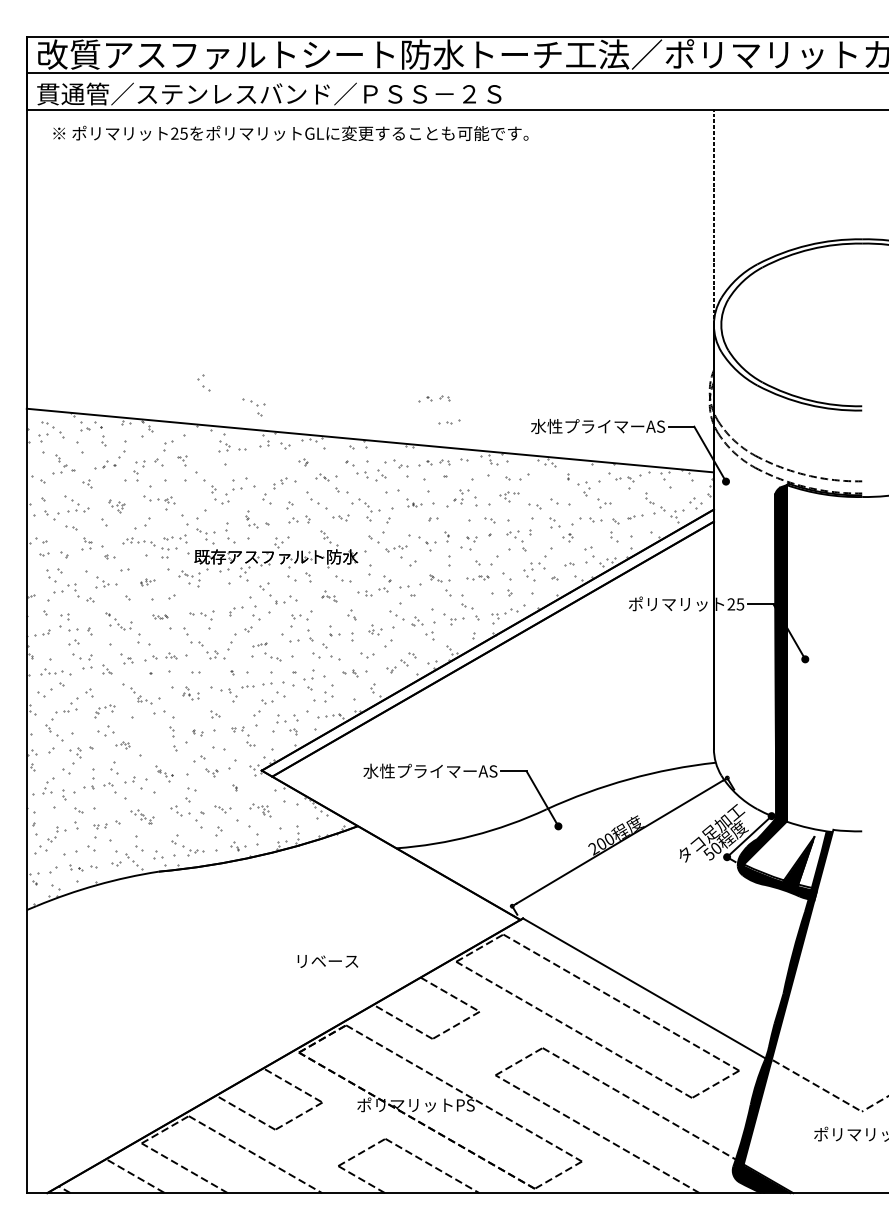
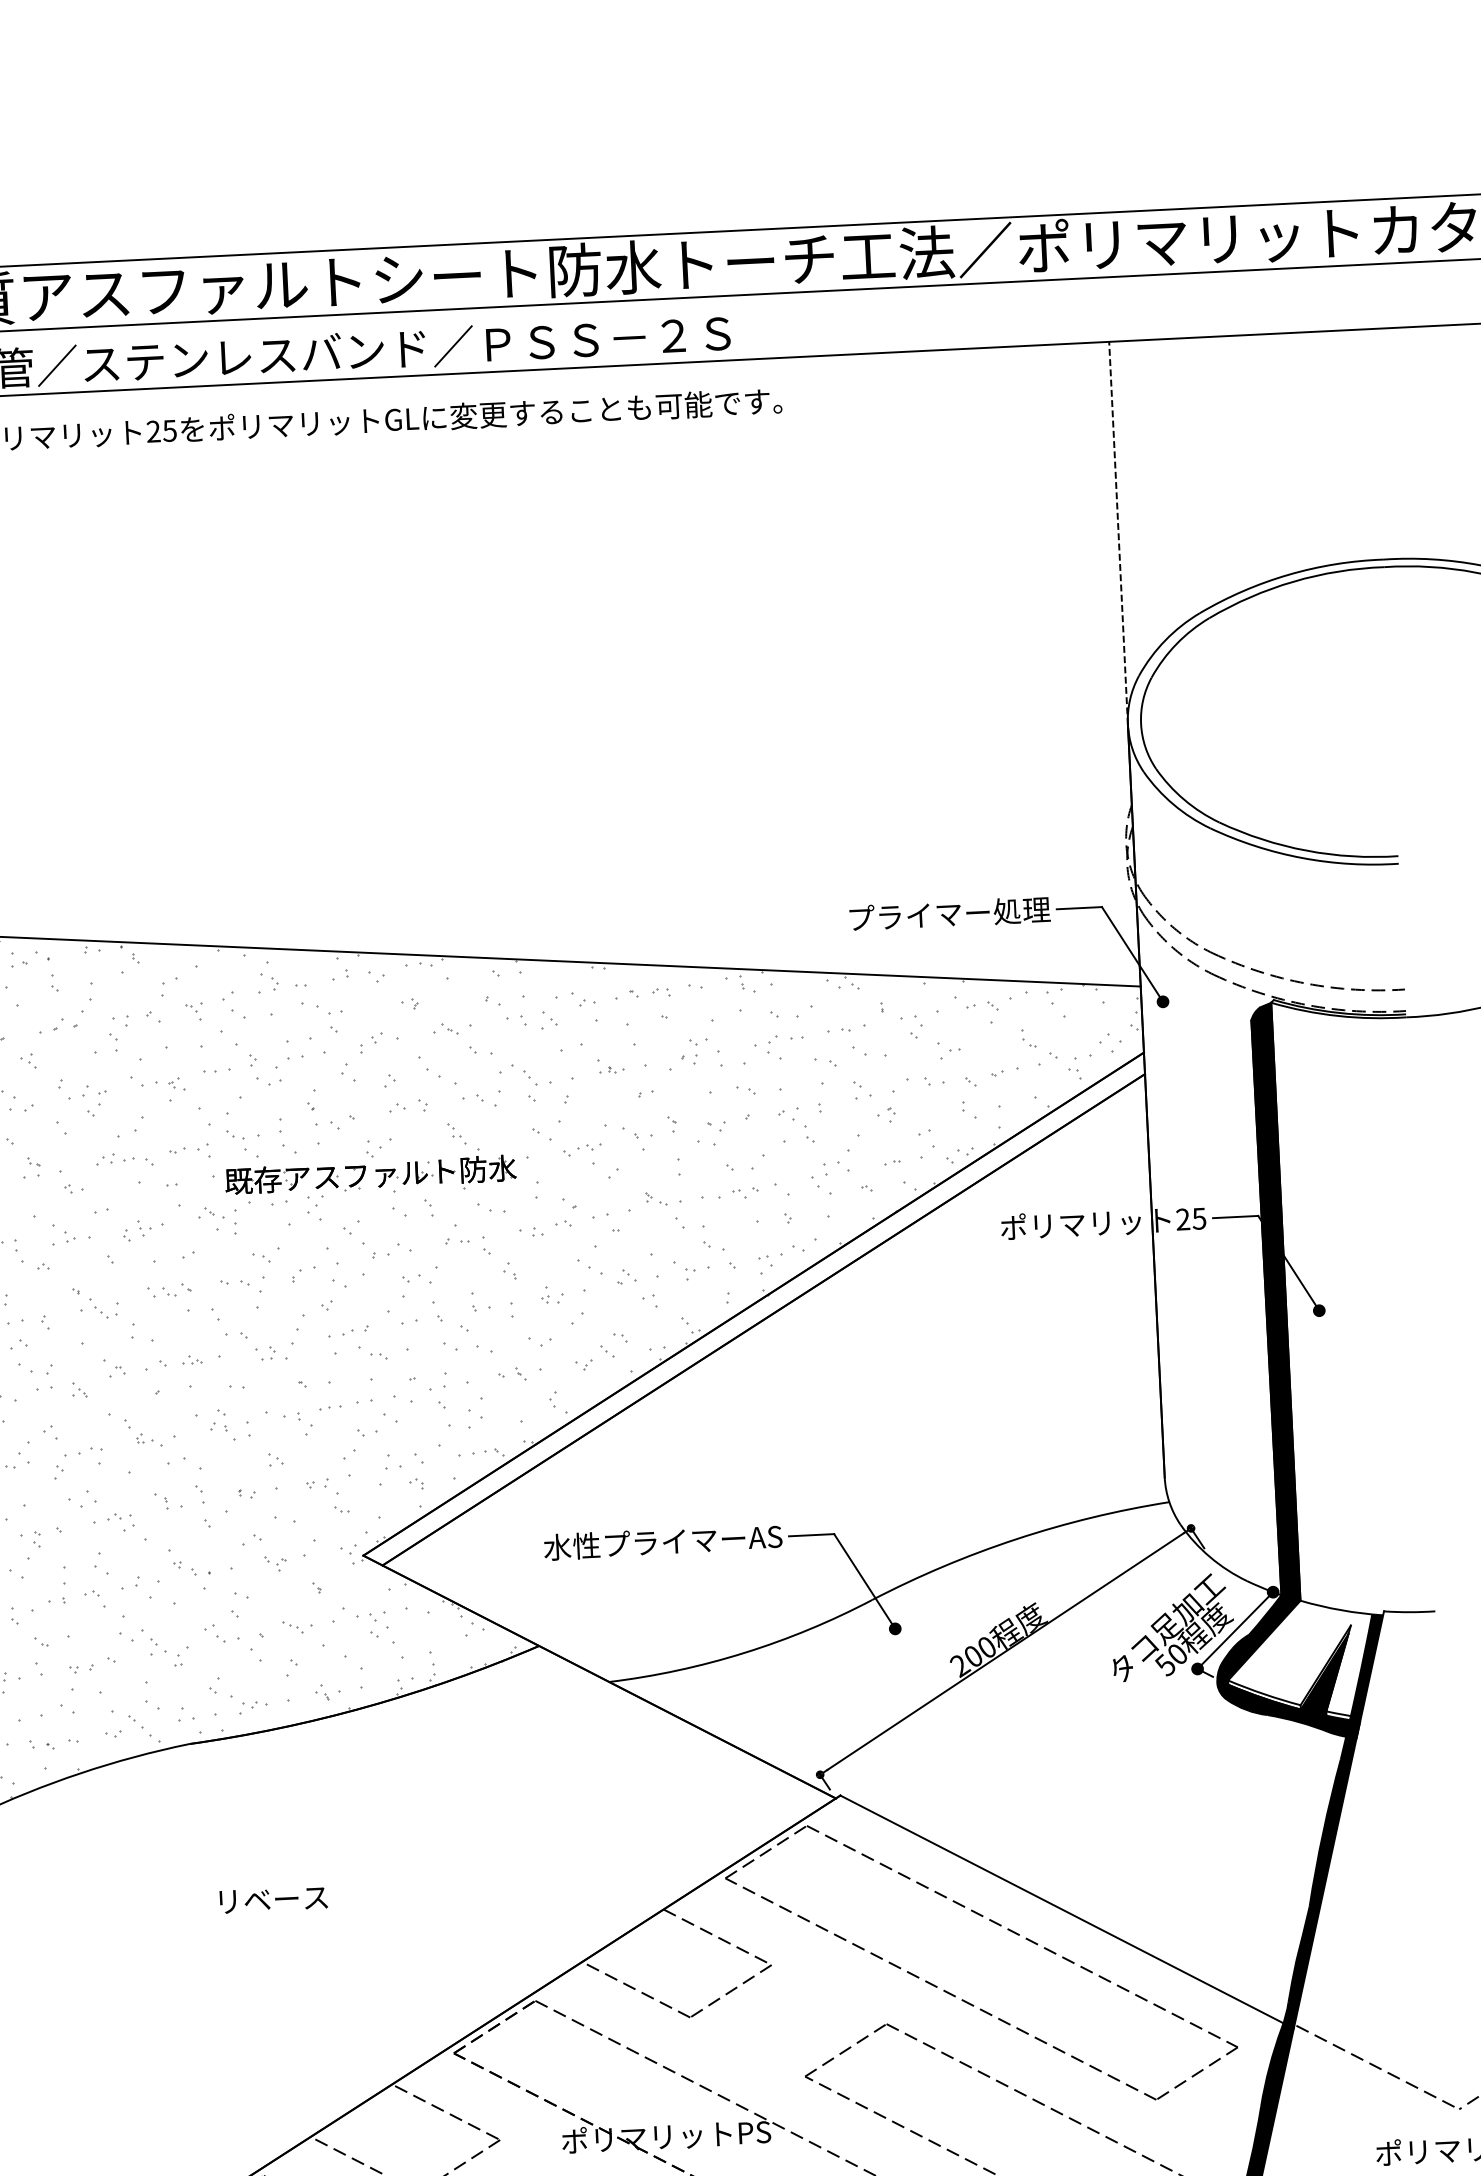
part: (203, 382) -> (232, 1004), moved
part: (434, 398) -> (637, 879), removed
part: (253, 407) -> (322, 1017), moved
part: (449, 421) -> (846, 1027), moved
text: (598, 426) -> (931, 915), 水性プライマーAS -> プライマー処理
part: (509, 496) -> (779, 1047), size x1.43
part: (116, 505) -> (82, 1097), size x1.67
part: (340, 517) -> (481, 1099), size x1.43
part: (251, 519) -> (323, 1110), size x1.43
part: (169, 548) -> (218, 1071), moved
part: (477, 577) -> (729, 1193), size x1.43
part: (147, 581) -> (143, 1229), size x1.67
part: (329, 596) -> (468, 1240), size x1.67
part: (215, 598) -> (266, 1253), added
part: (160, 616) -> (170, 1290), size x1.67
part: (259, 644) -> (348, 1331), size x1.67
part: (190, 693) -> (230, 1424), size x1.43
part: (104, 711) -> (78, 1464), size x1.43
part: (153, 735) -> (167, 1502), added
part: (122, 745) -> (113, 1523), size x1.67
part: (164, 773) -> (190, 1569), size x1.43
part: (259, 810) -> (362, 1626), size x1.67
part: (141, 816) -> (153, 1647), size x1.67
text: (327, 961) -> (272, 1899), moved

